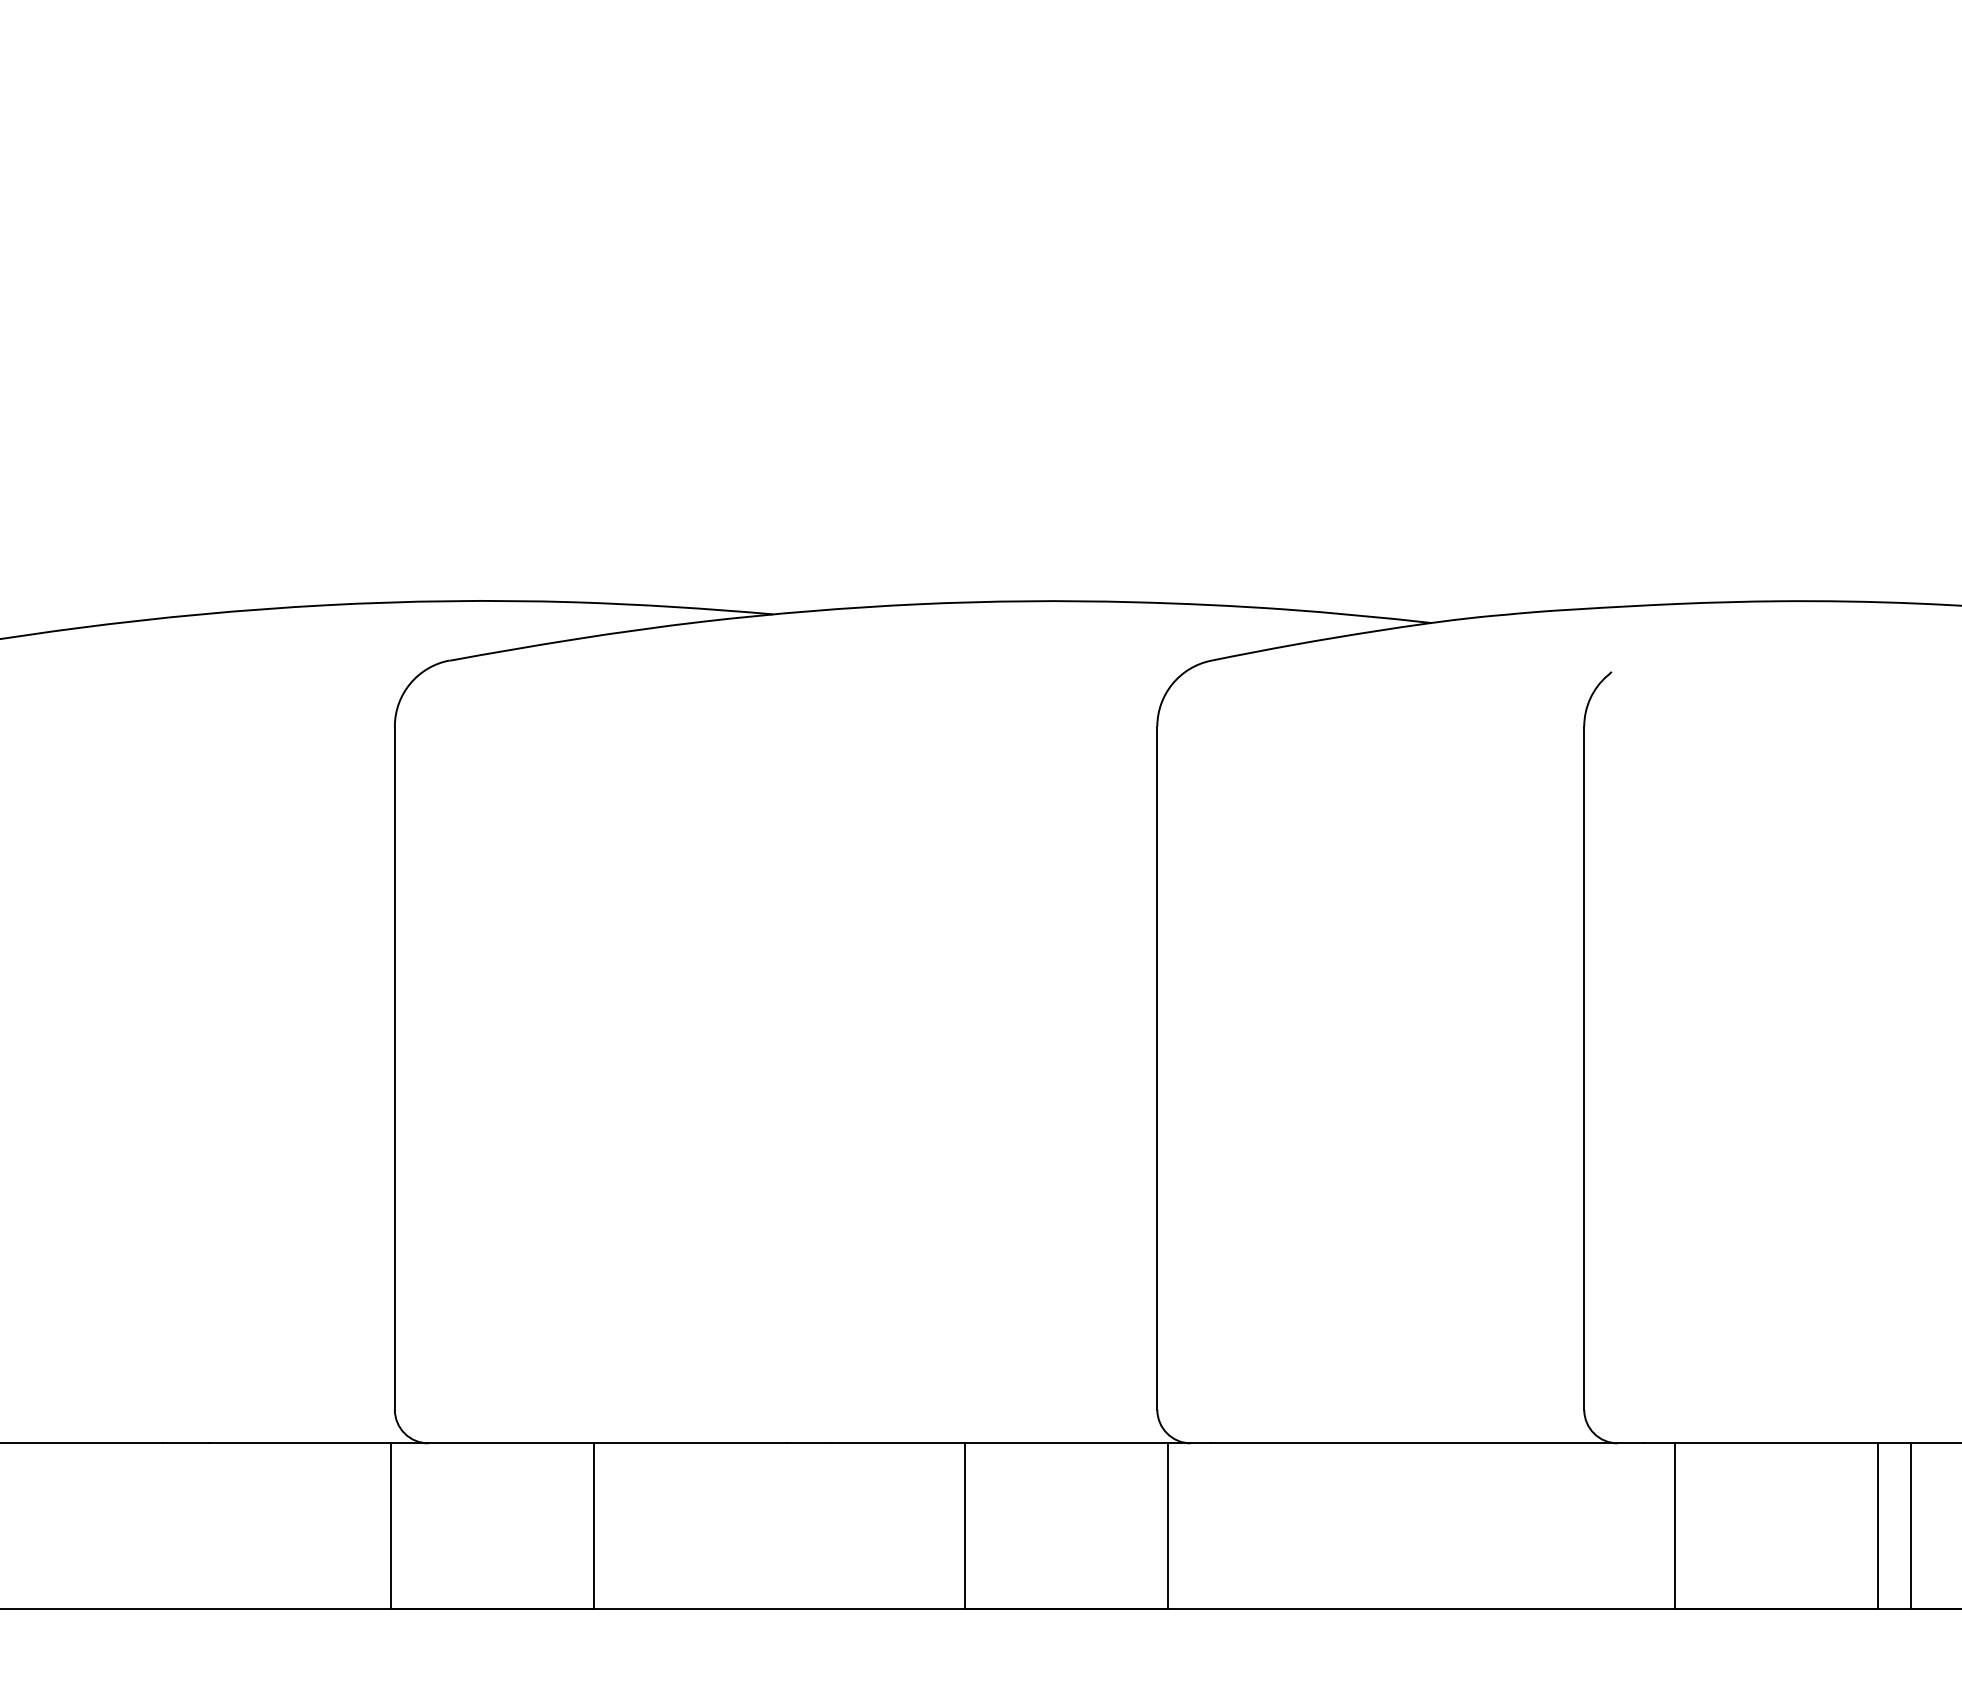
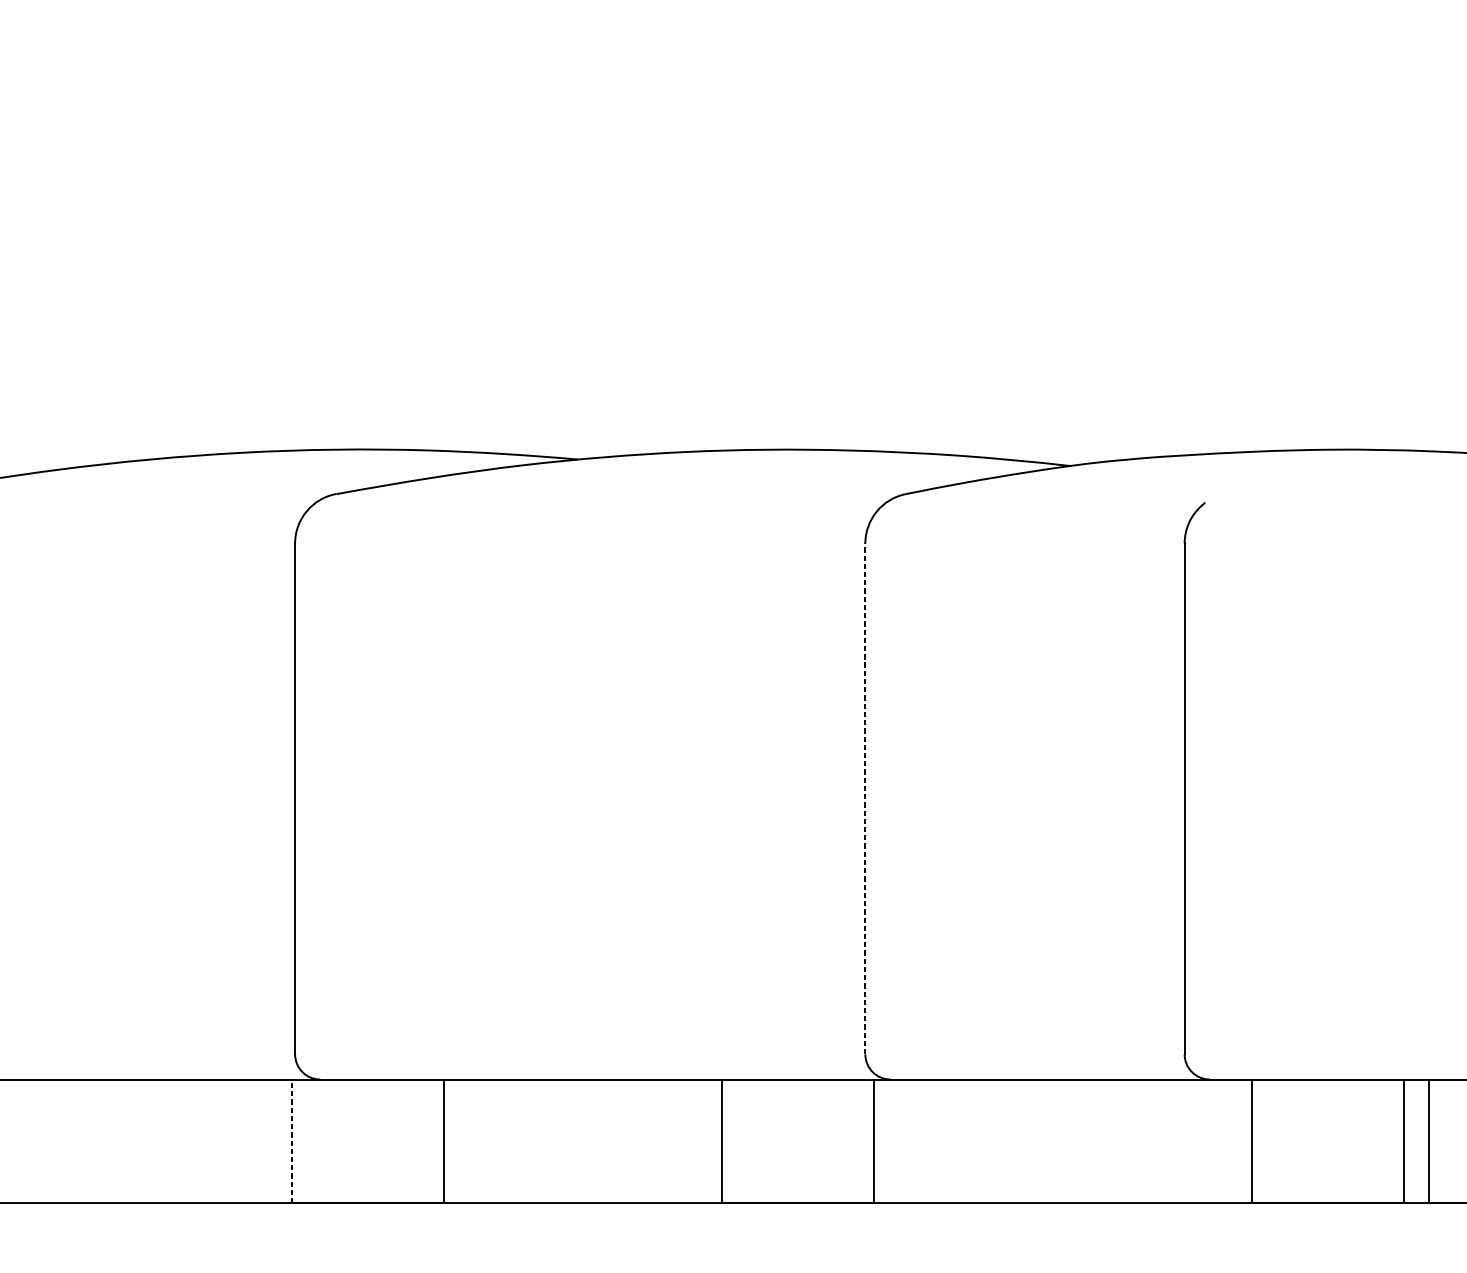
line: (1157, 1068) -> (865, 799), solid -> dashed
line: (390, 1526) -> (291, 1141), solid -> dashed

